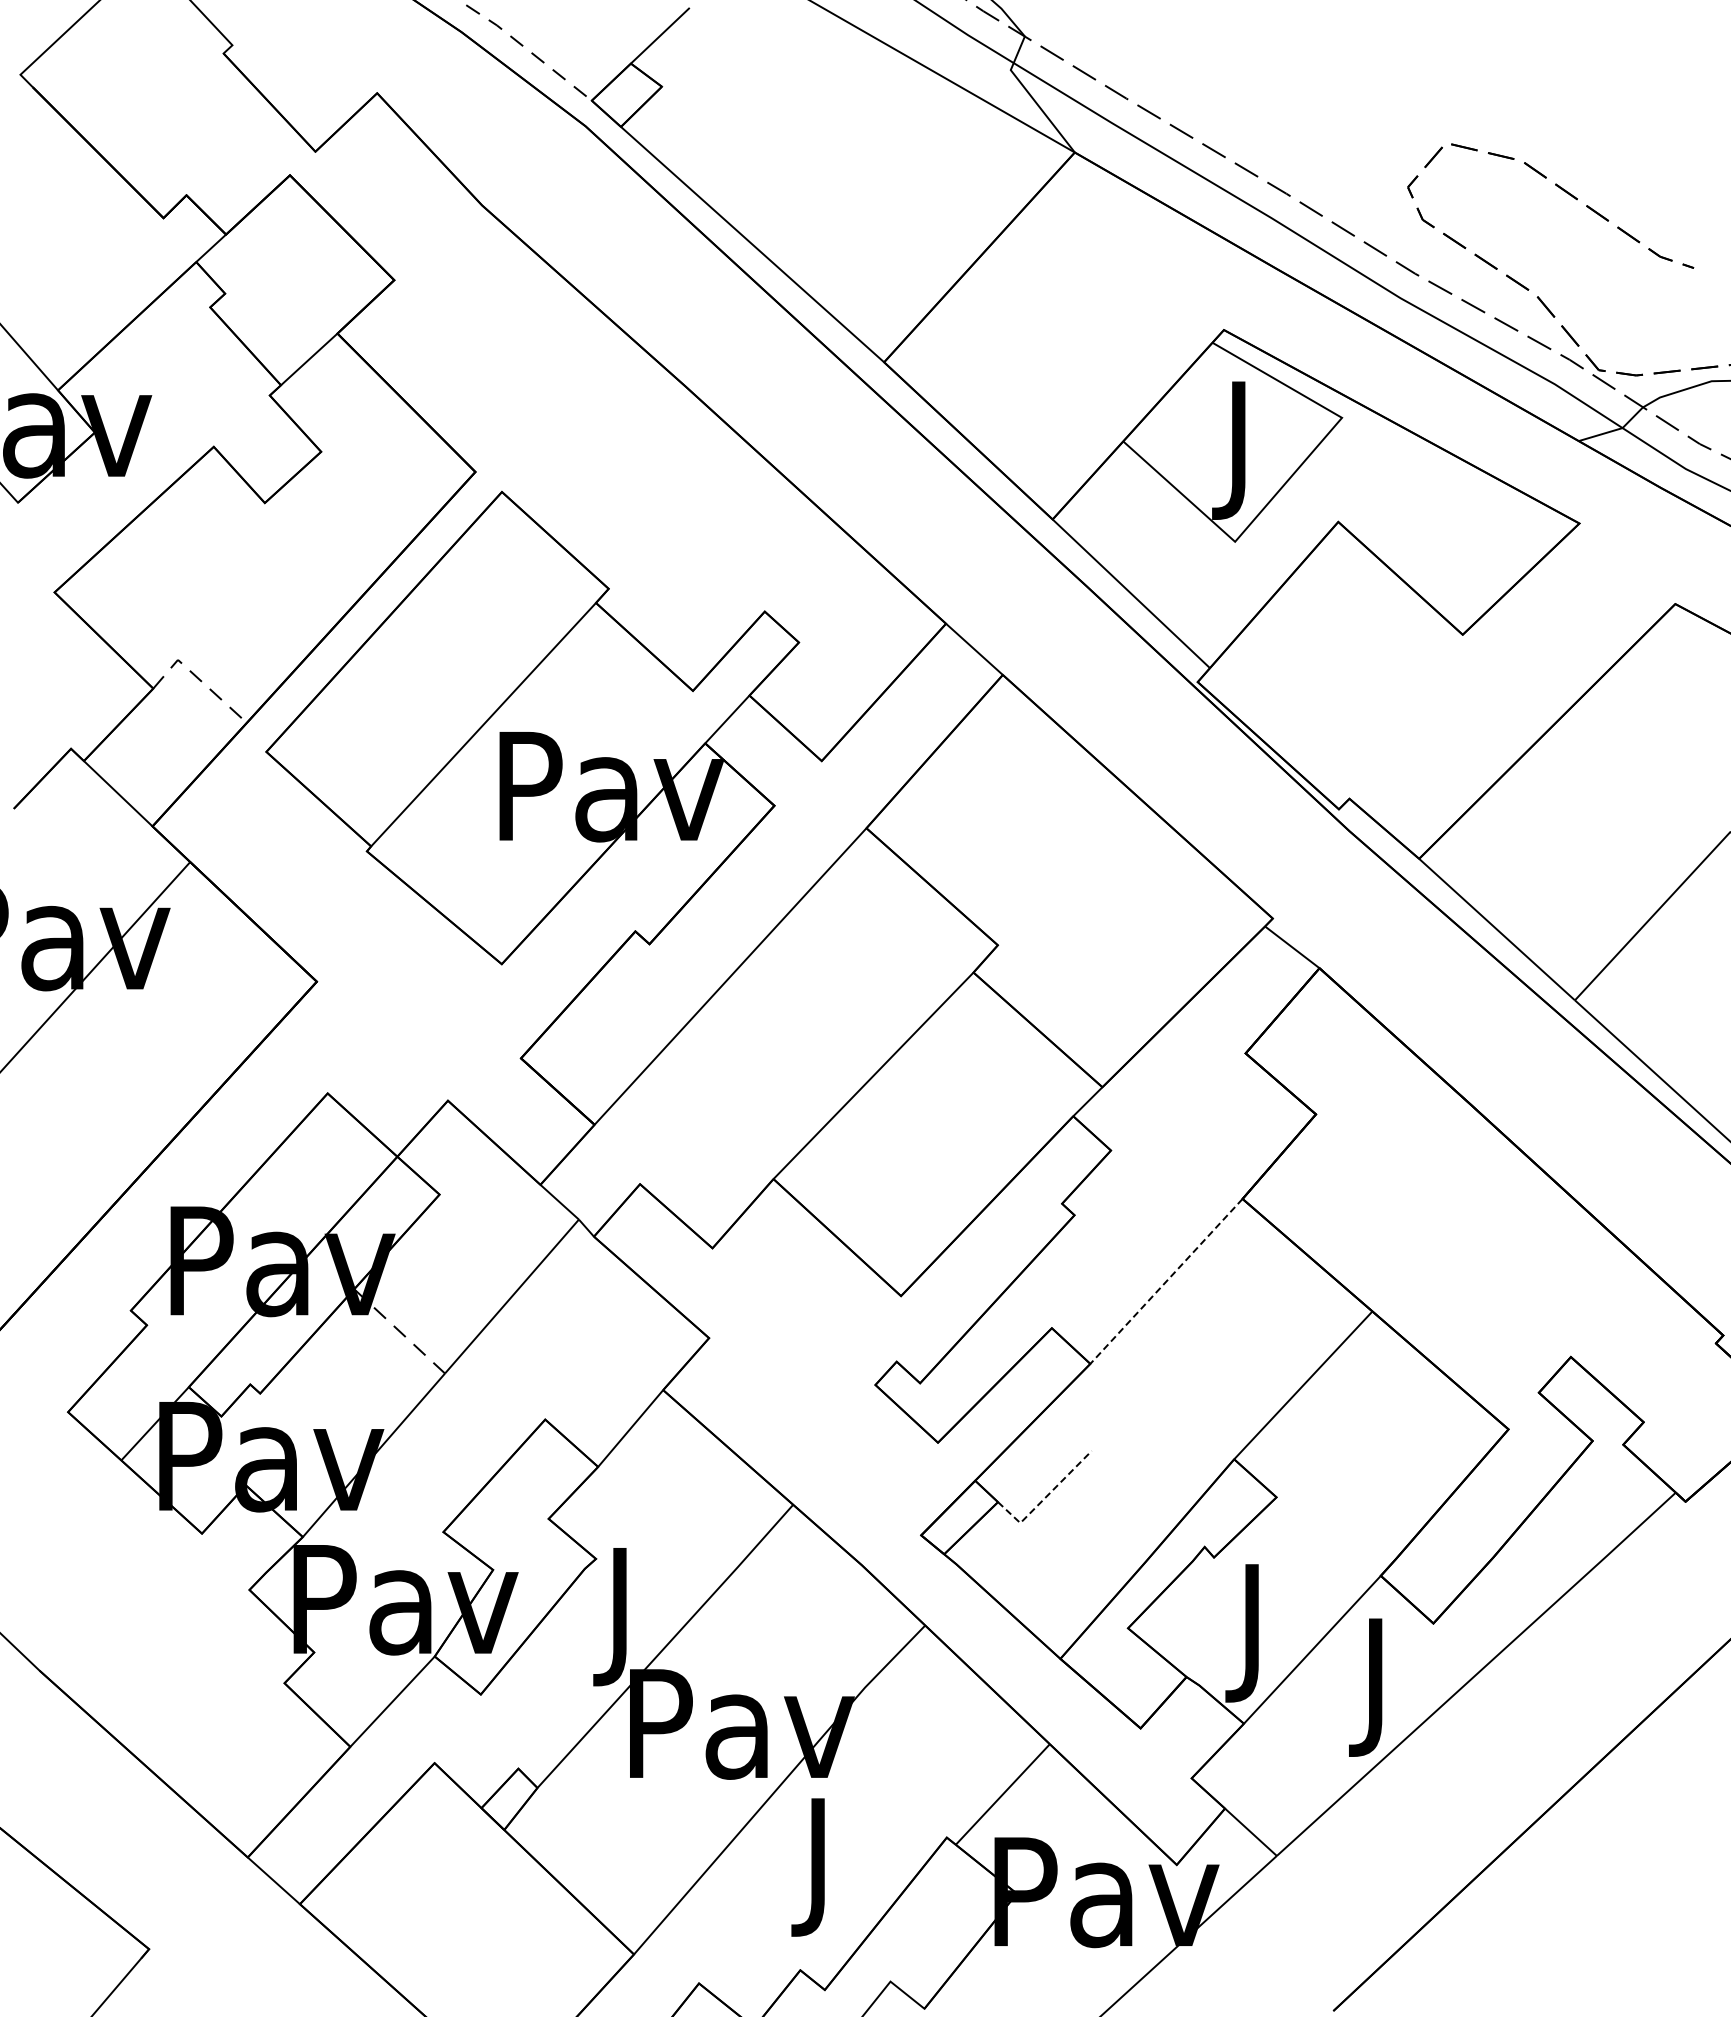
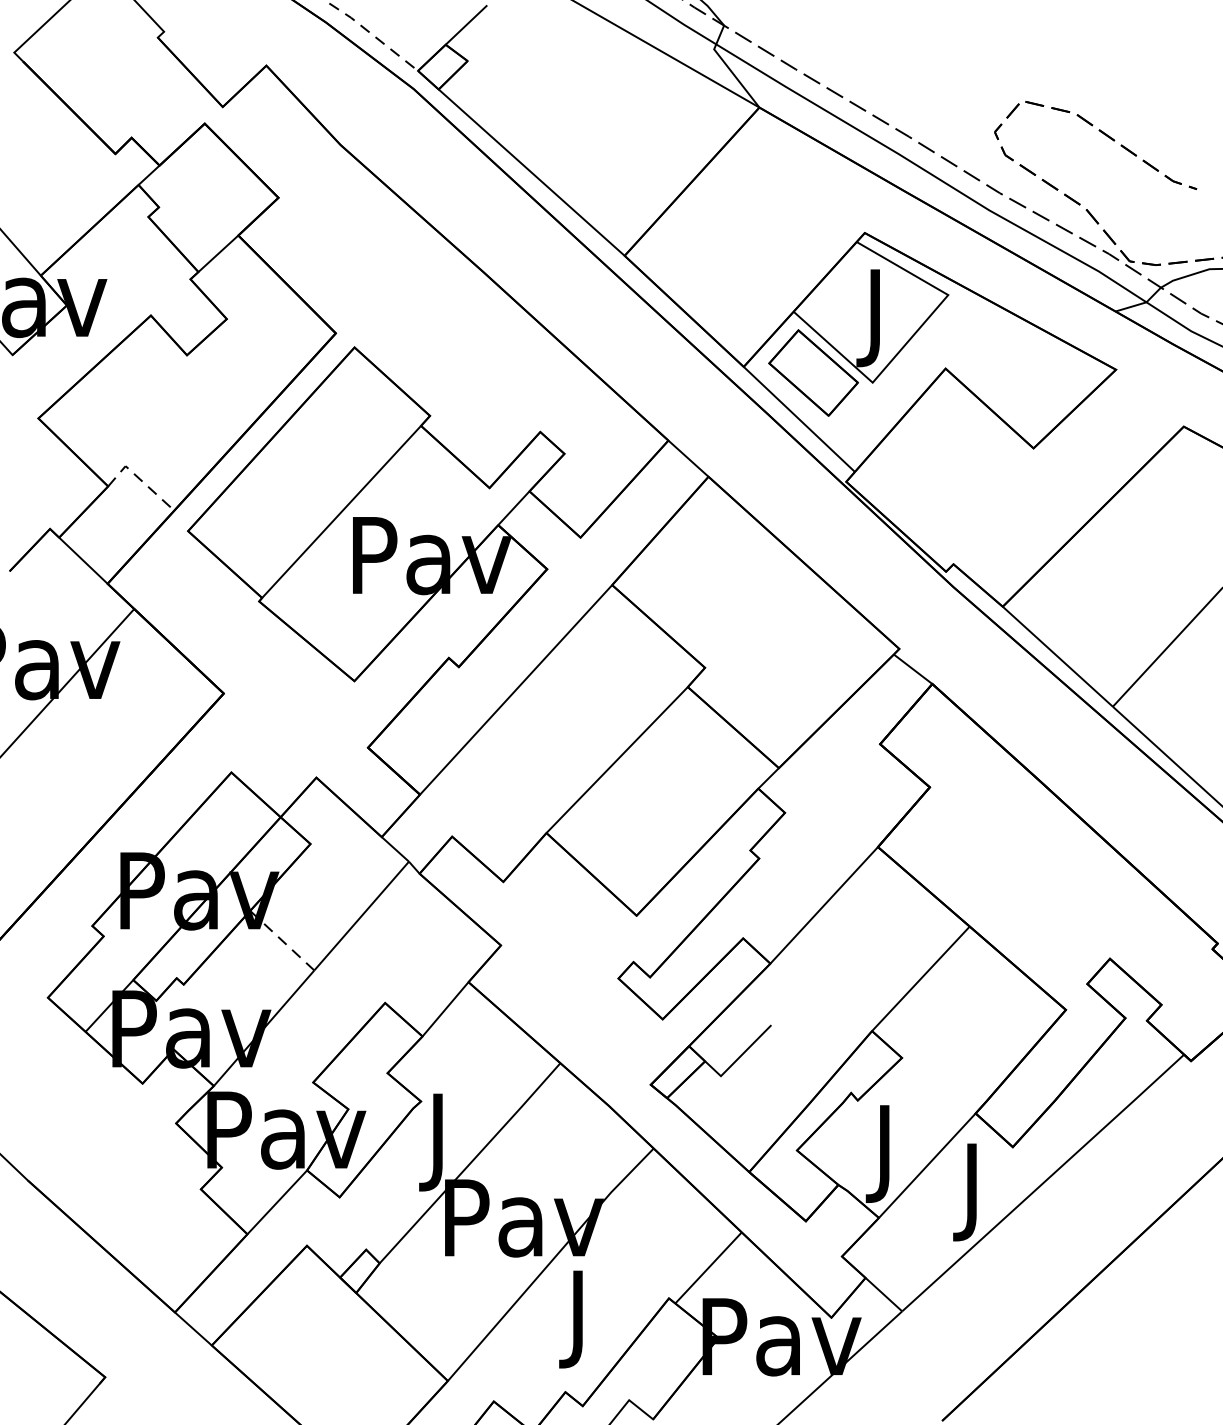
part: (1151, 527) -> (813, 372), added
line: (1166, 1281) -> (824, 905), dashed -> solid
line: (1044, 1498) -> (737, 1058), dashed -> solid

